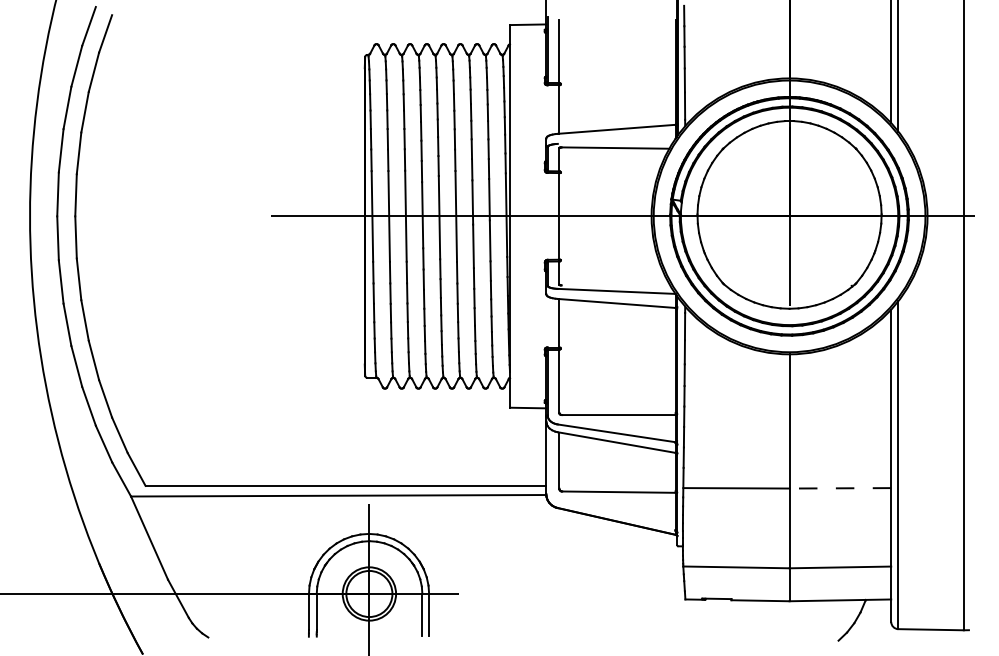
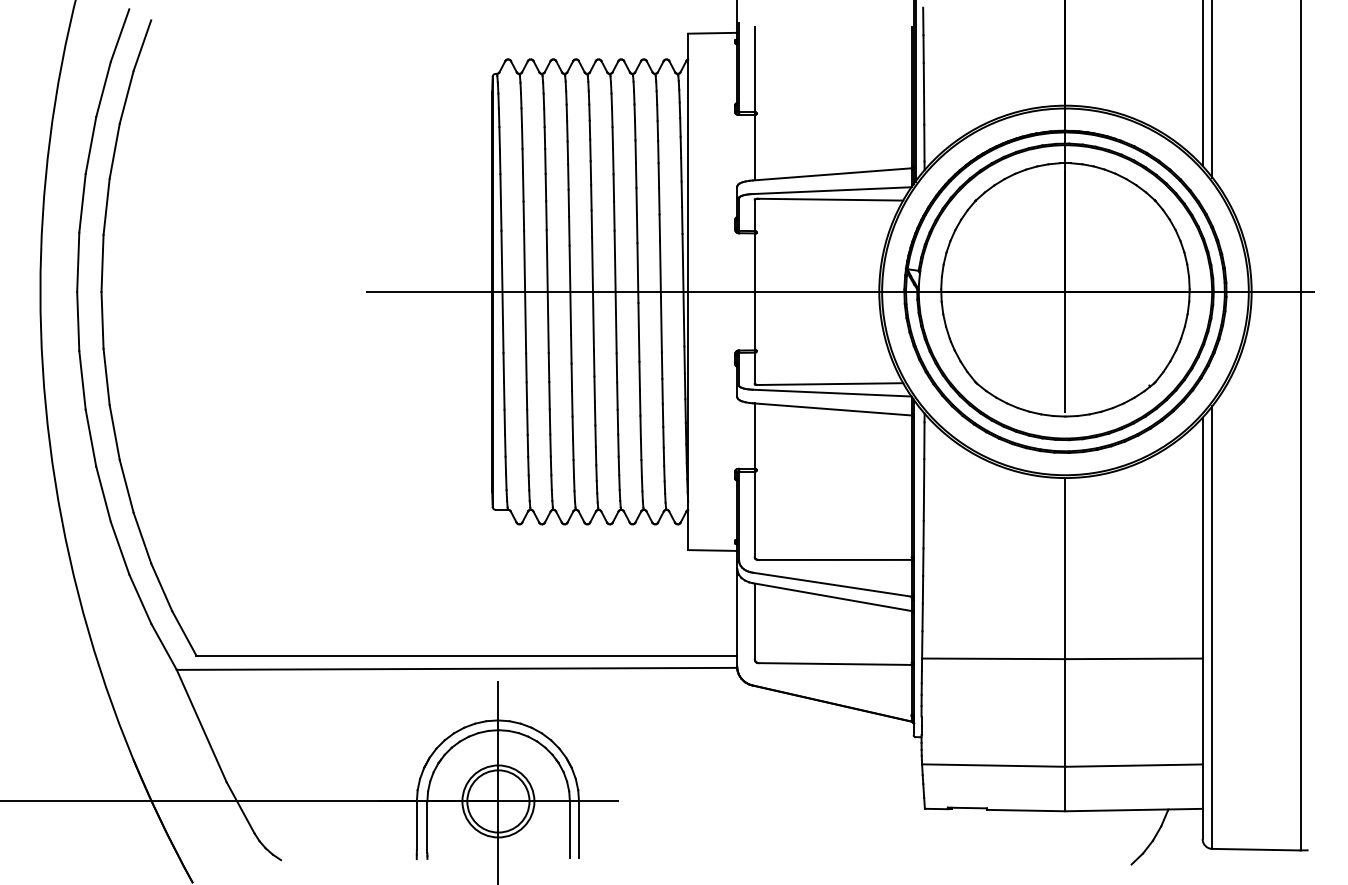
line: (616, 141) -> (831, 190), added
line: (615, 285) -> (830, 384), added
line: (840, 488) -> (1134, 658), dashed -> solid

